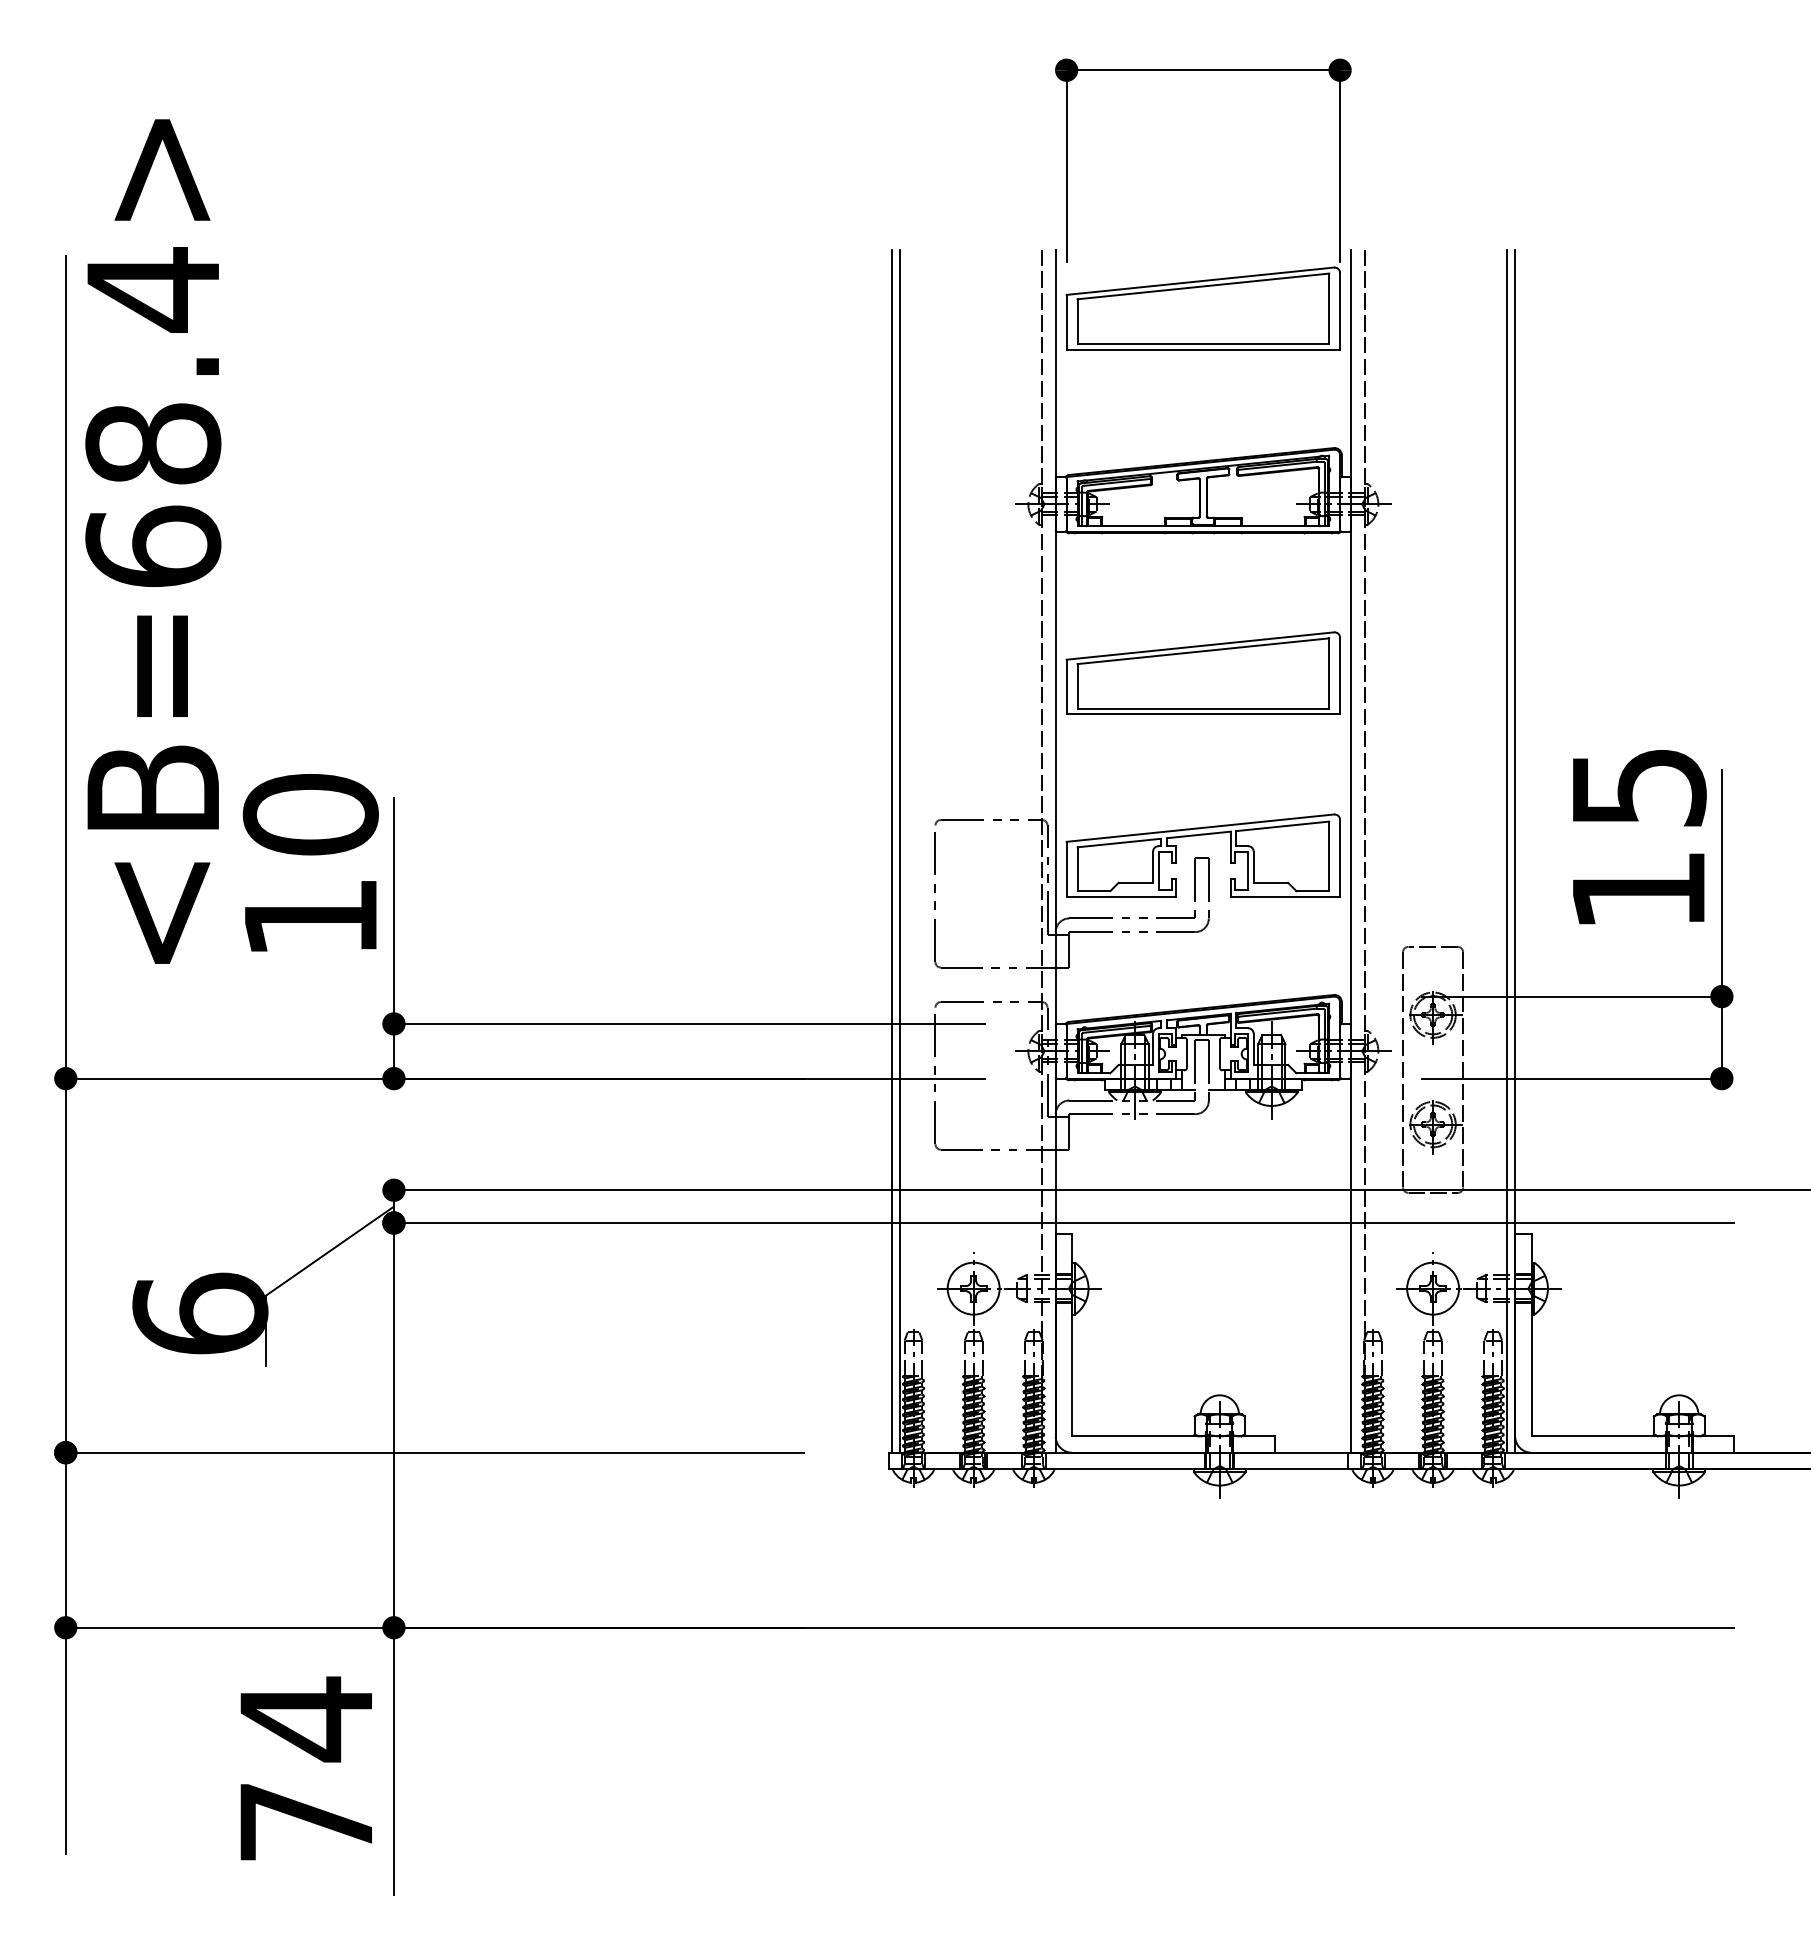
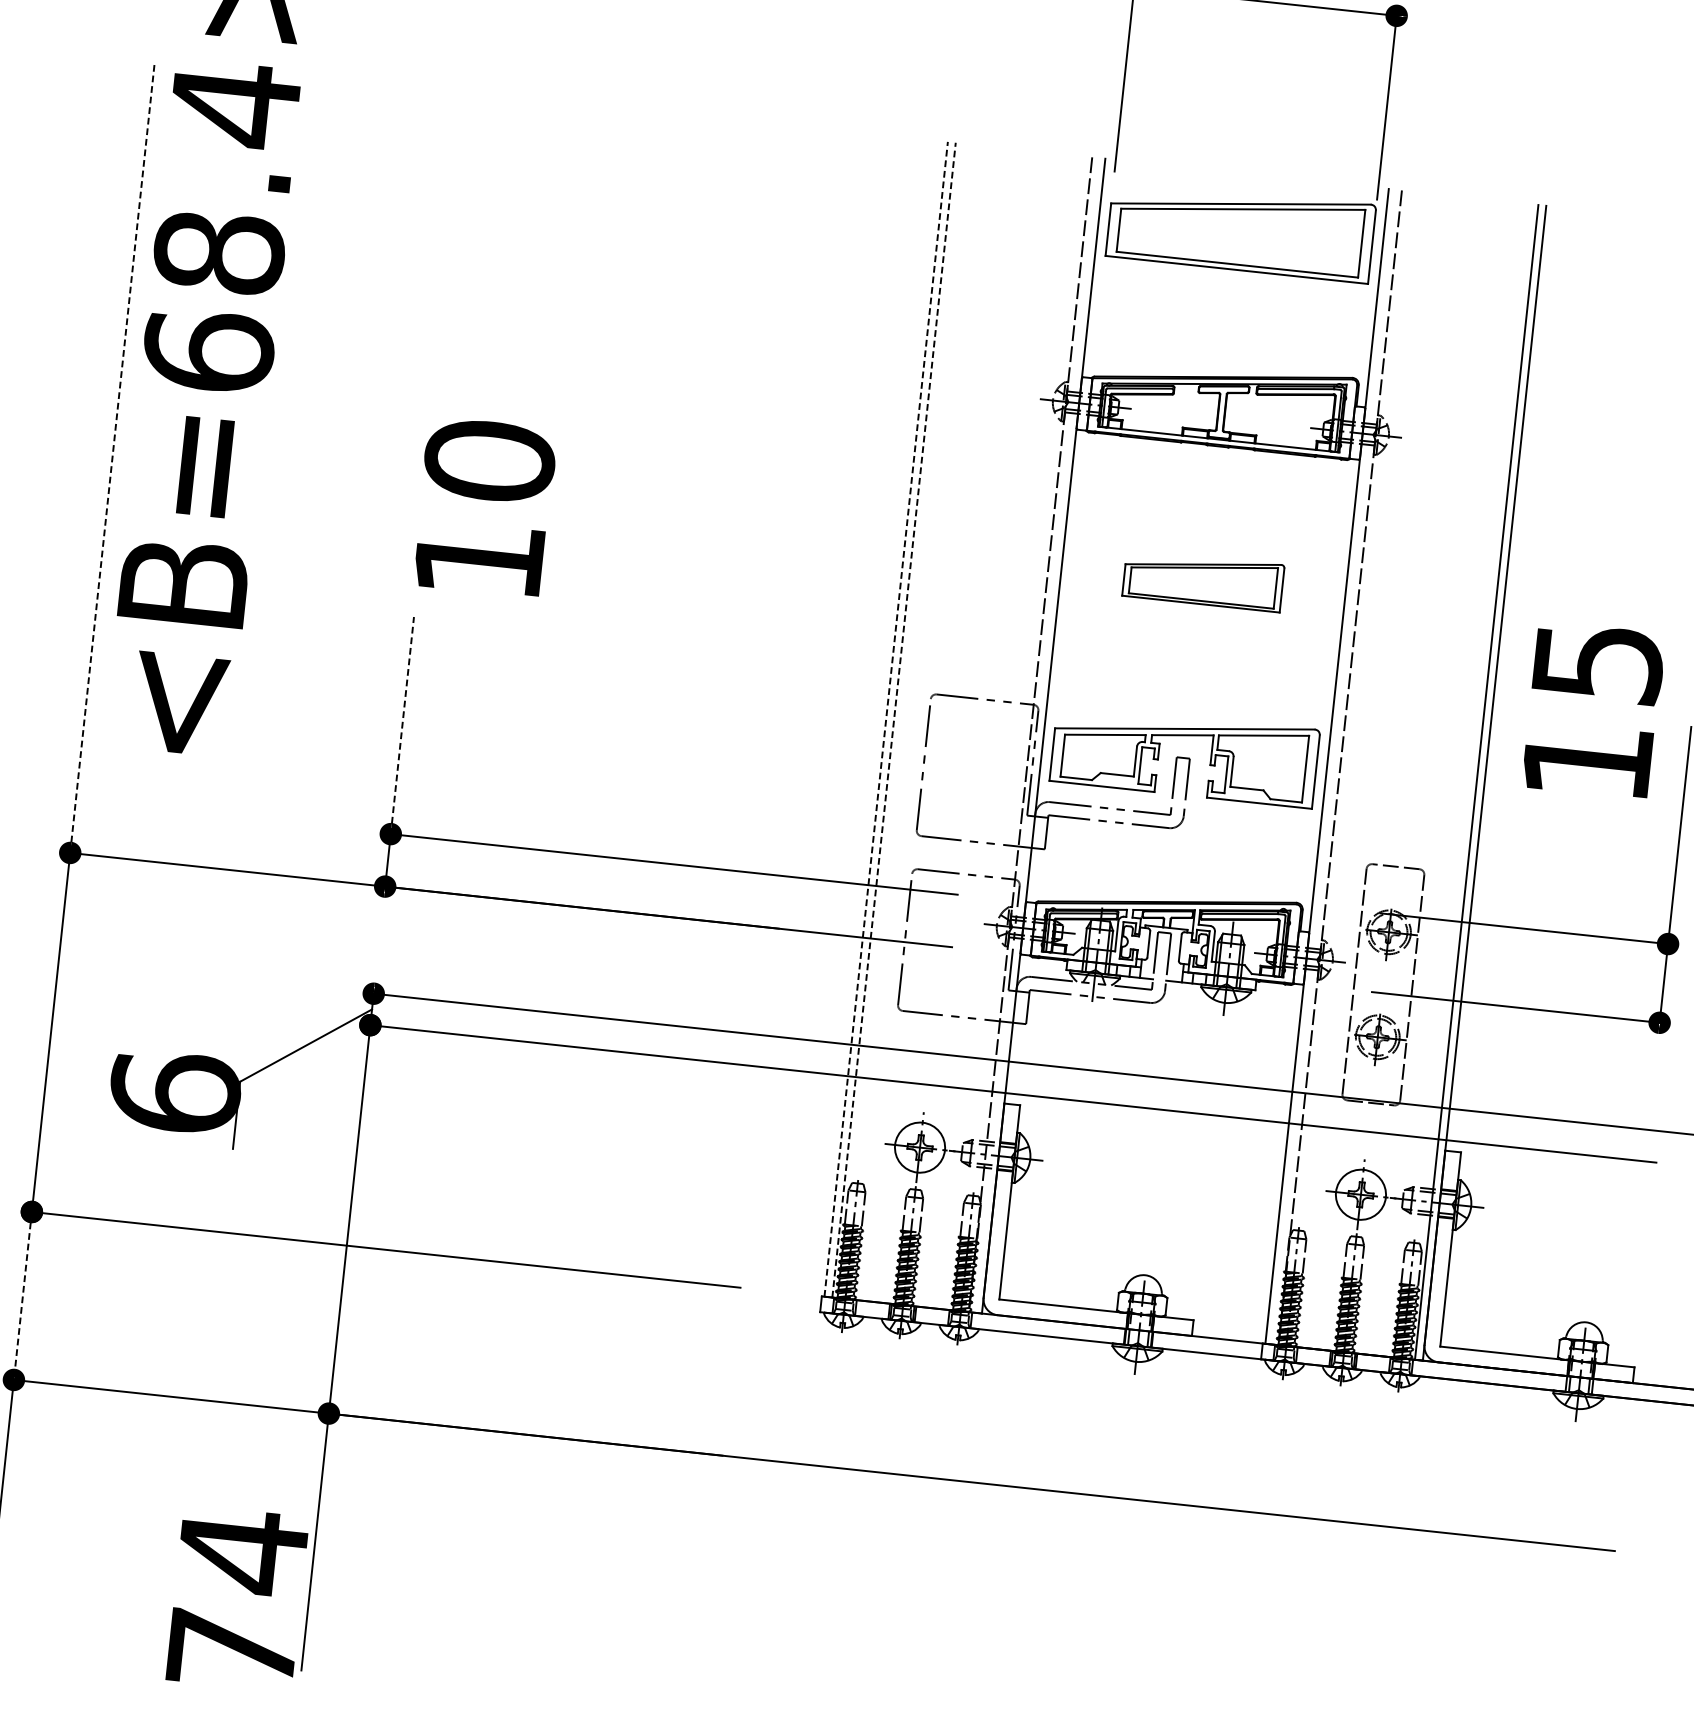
line: (65, 667) -> (112, 458), solid -> dashed
part: (1202, 672) -> (1202, 579), size x0.6
text: (1639, 837) -> (1593, 710), moved
line: (891, 851) -> (886, 719), solid -> dashed
line: (899, 851) -> (893, 720), solid -> dashed
text: (310, 862) -> (484, 506), moved
line: (393, 910) -> (402, 725), solid -> dashed
line: (65, 1540) -> (22, 1296), solid -> dashed
text: (305, 1768) -> (236, 1598), moved

